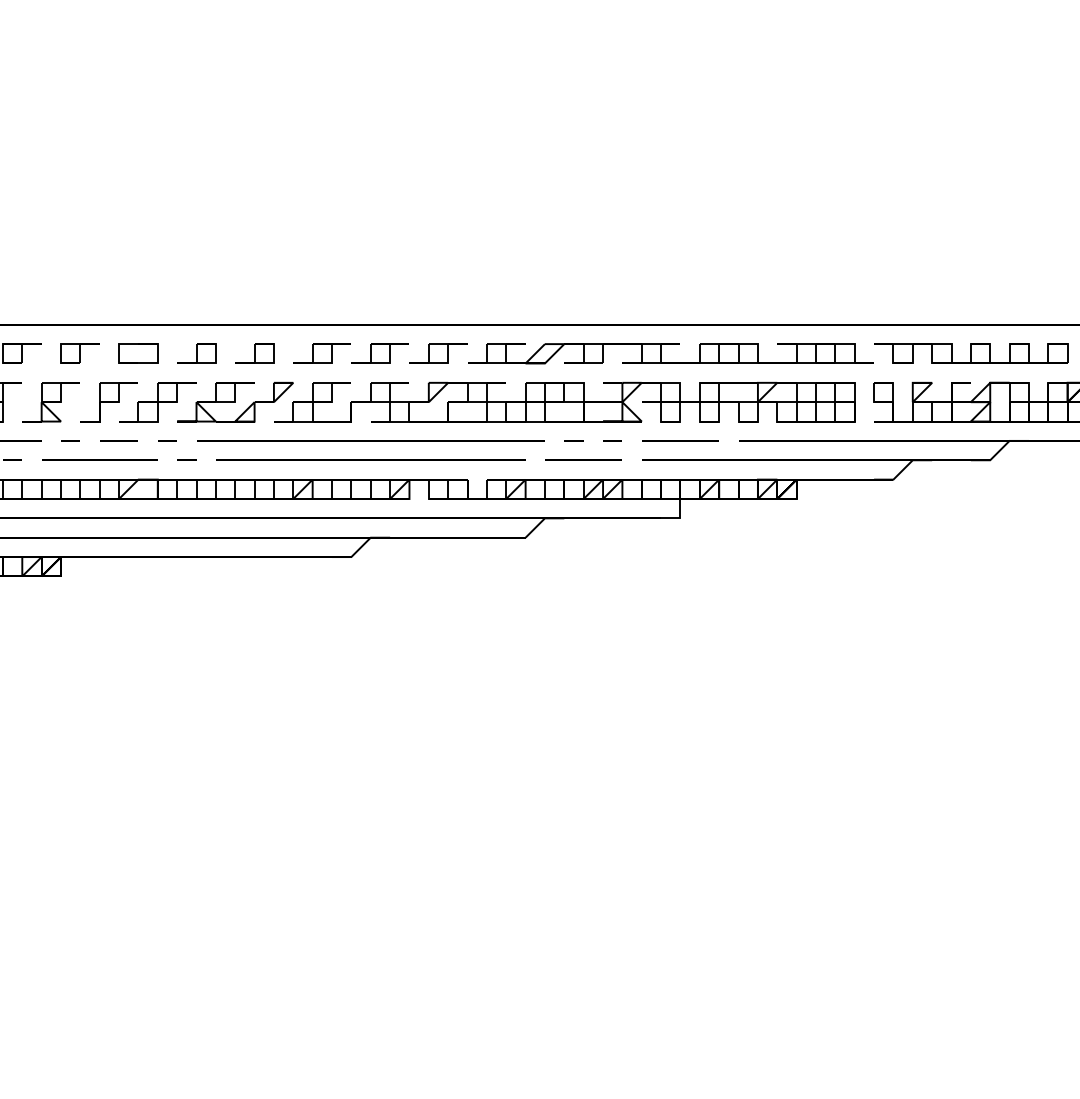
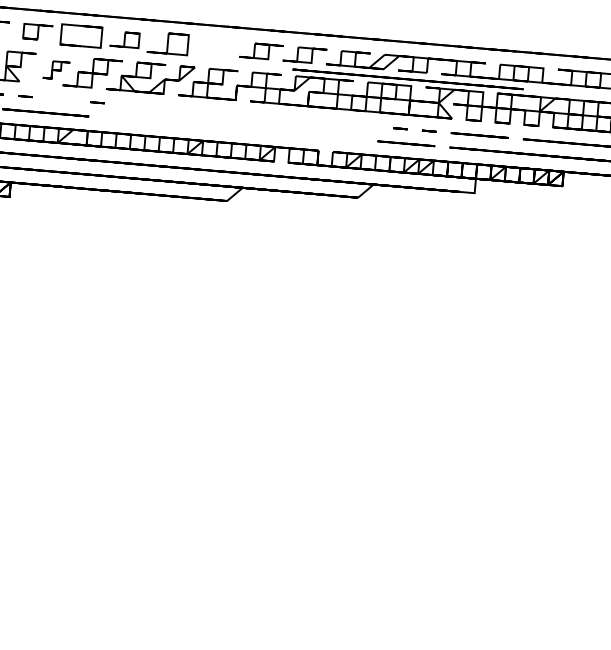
part: (138, 353) -> (81, 35), size x1.4
part: (254, 353) -> (167, 43), size x1.4
part: (321, 353) -> (217, 47), removed
part: (108, 402) -> (56, 70), size x0.6
line: (118, 440) -> (61, 99), removed
line: (370, 440) -> (248, 115), removed
line: (186, 459) -> (110, 117), removed
line: (370, 459) -> (407, 78), moved

